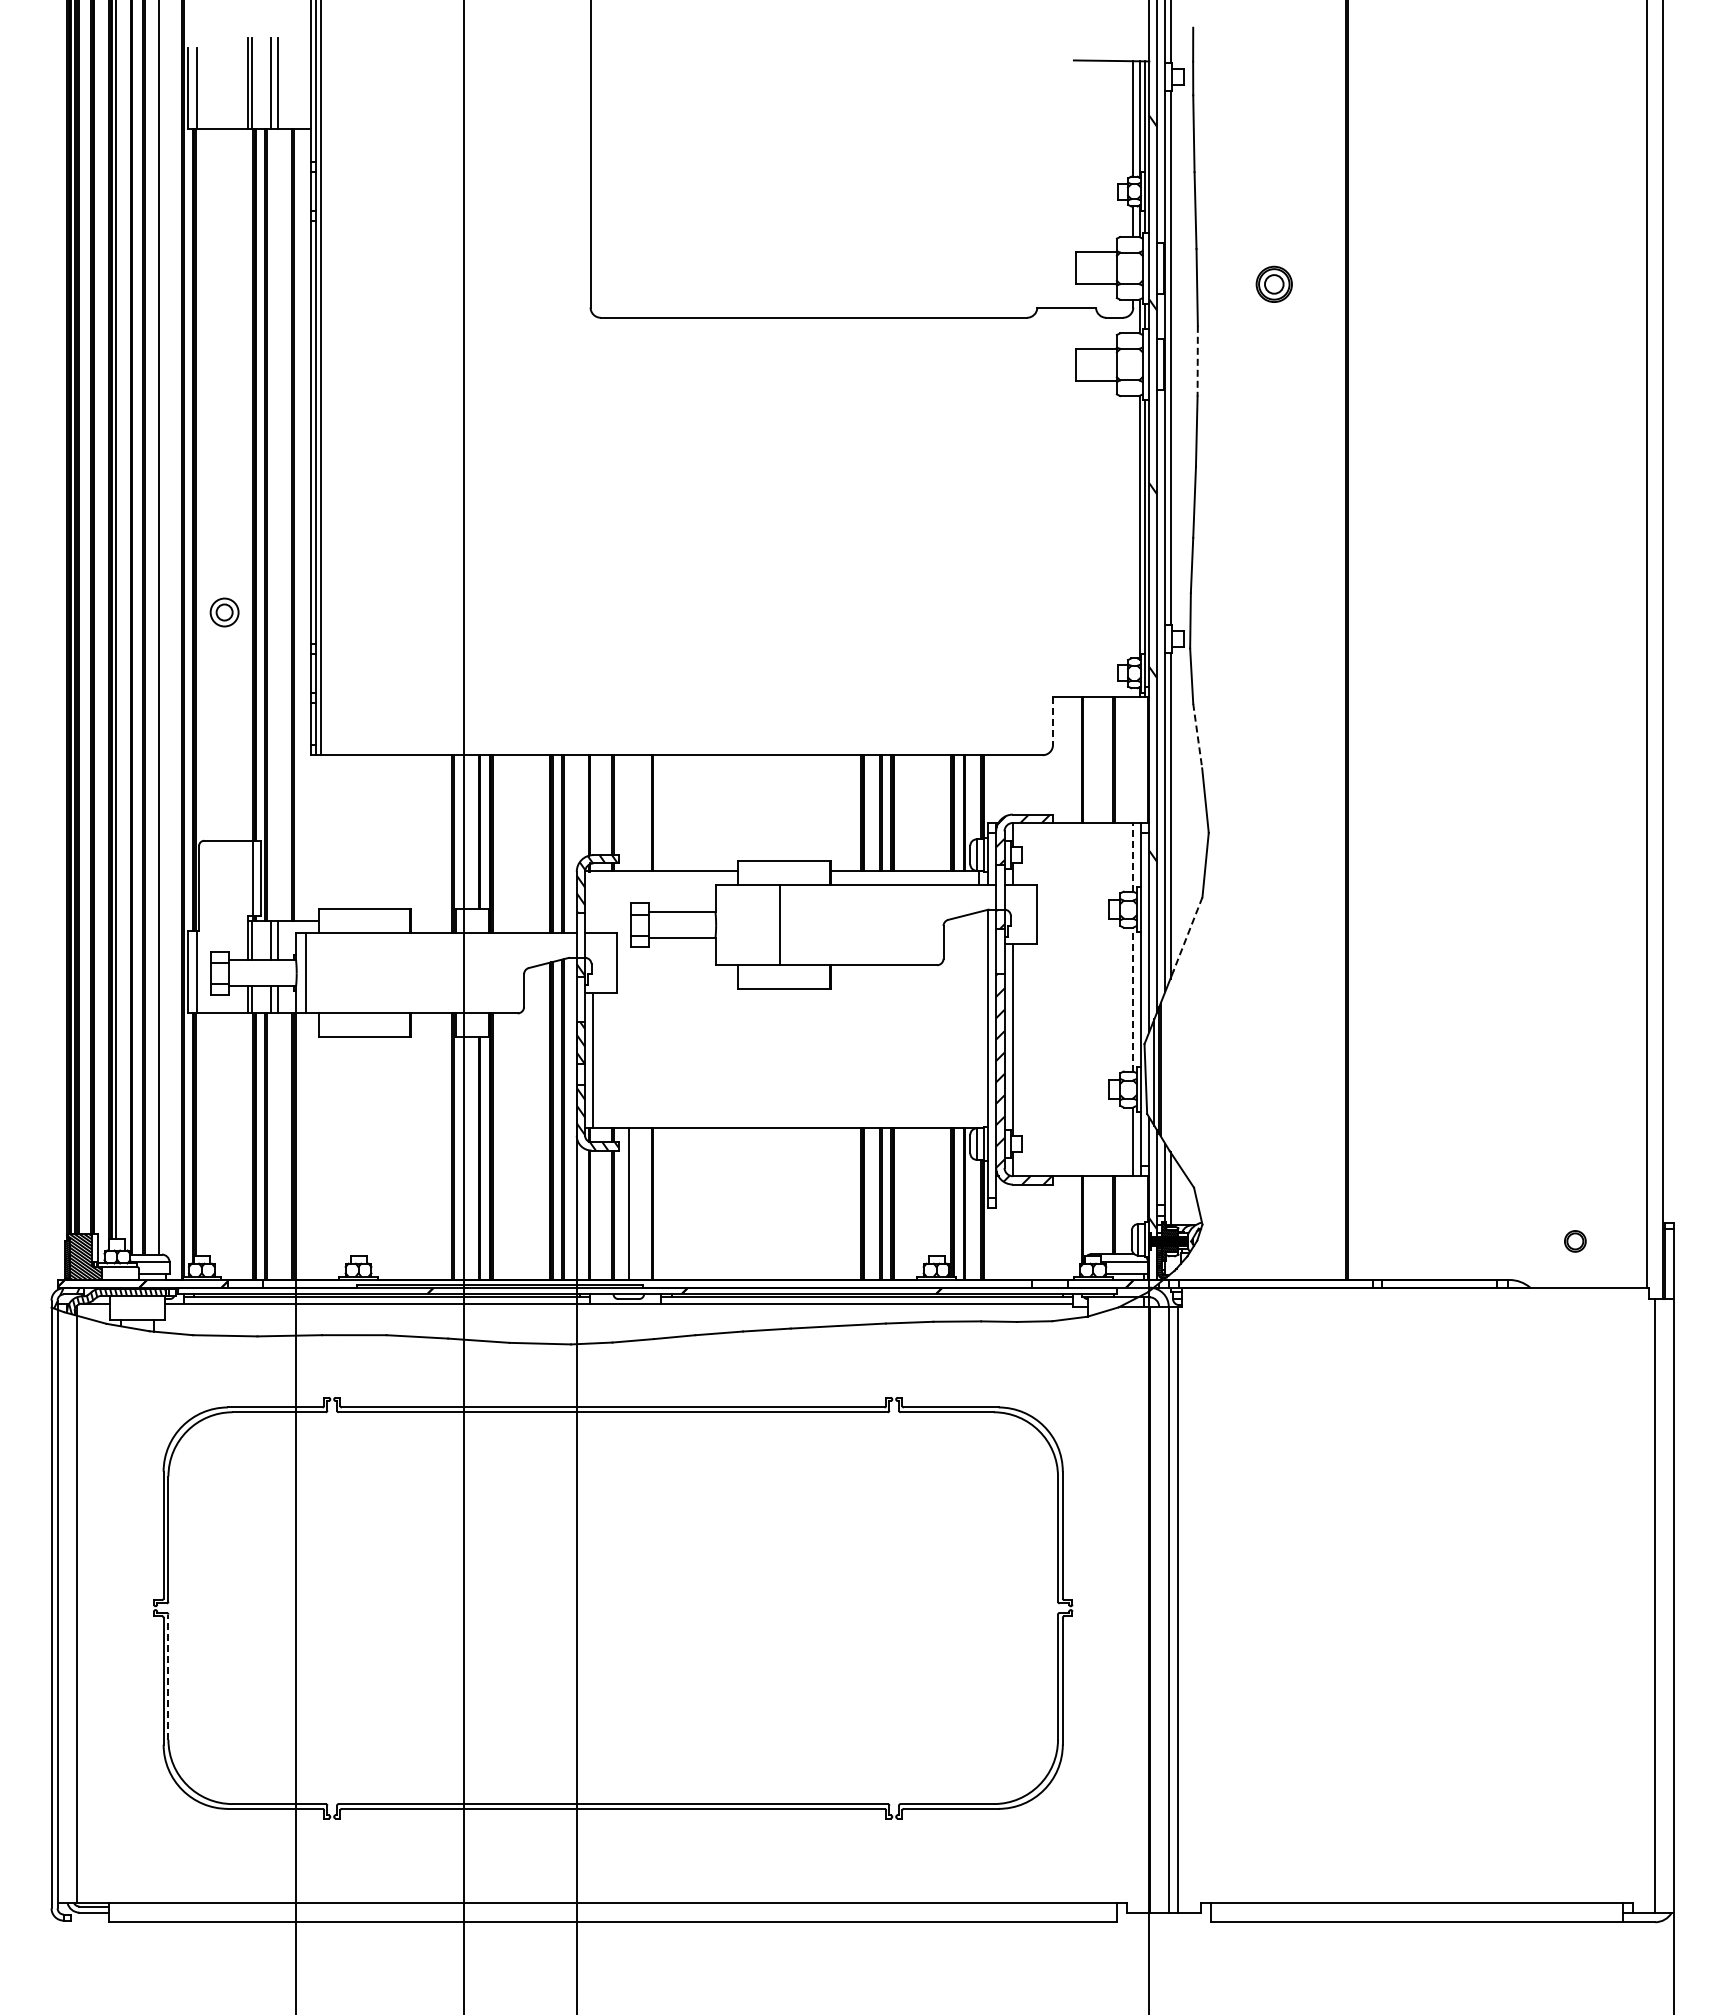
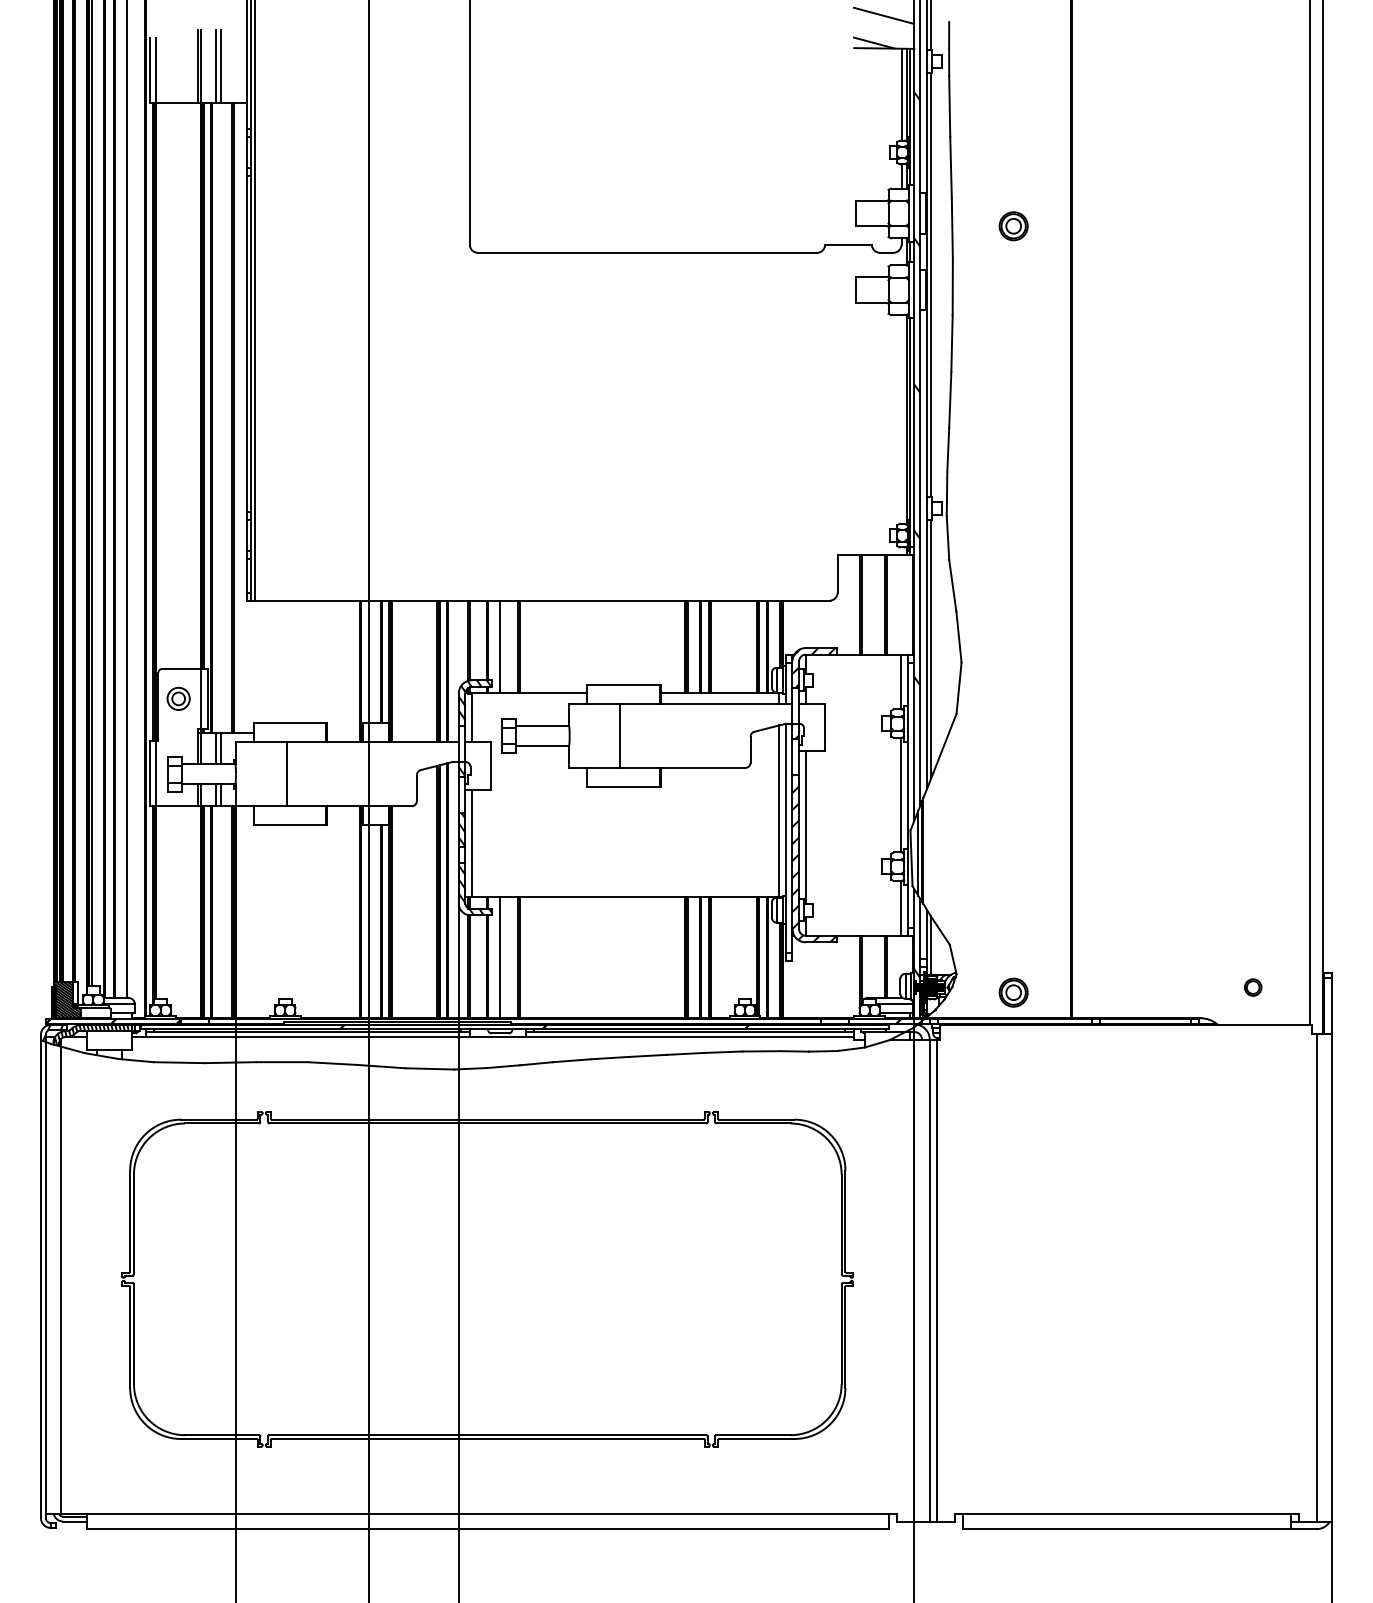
hatch: (1110, 35) -> (883, 28), added
line: (1197, 361) -> (952, 287), dashed -> solid
part: (224, 612) -> (178, 698), moved
line: (1053, 721) -> (838, 573), dashed -> solid
line: (1197, 736) -> (952, 585), dashed -> solid
line: (628, 813) -> (499, 647), added
line: (1132, 856) -> (900, 681), dashed -> solid
line: (593, 902) -> (472, 717), added
line: (1187, 934) -> (944, 743), dashed -> solid
line: (306, 973) -> (286, 774), moved
line: (1132, 999) -> (900, 795), dashed -> solid
line: (979, 1019) -> (779, 811), added
part: (1273, 1247) -> (1013, 992), added
line: (168, 1677) -> (134, 1334), dashed -> solid

